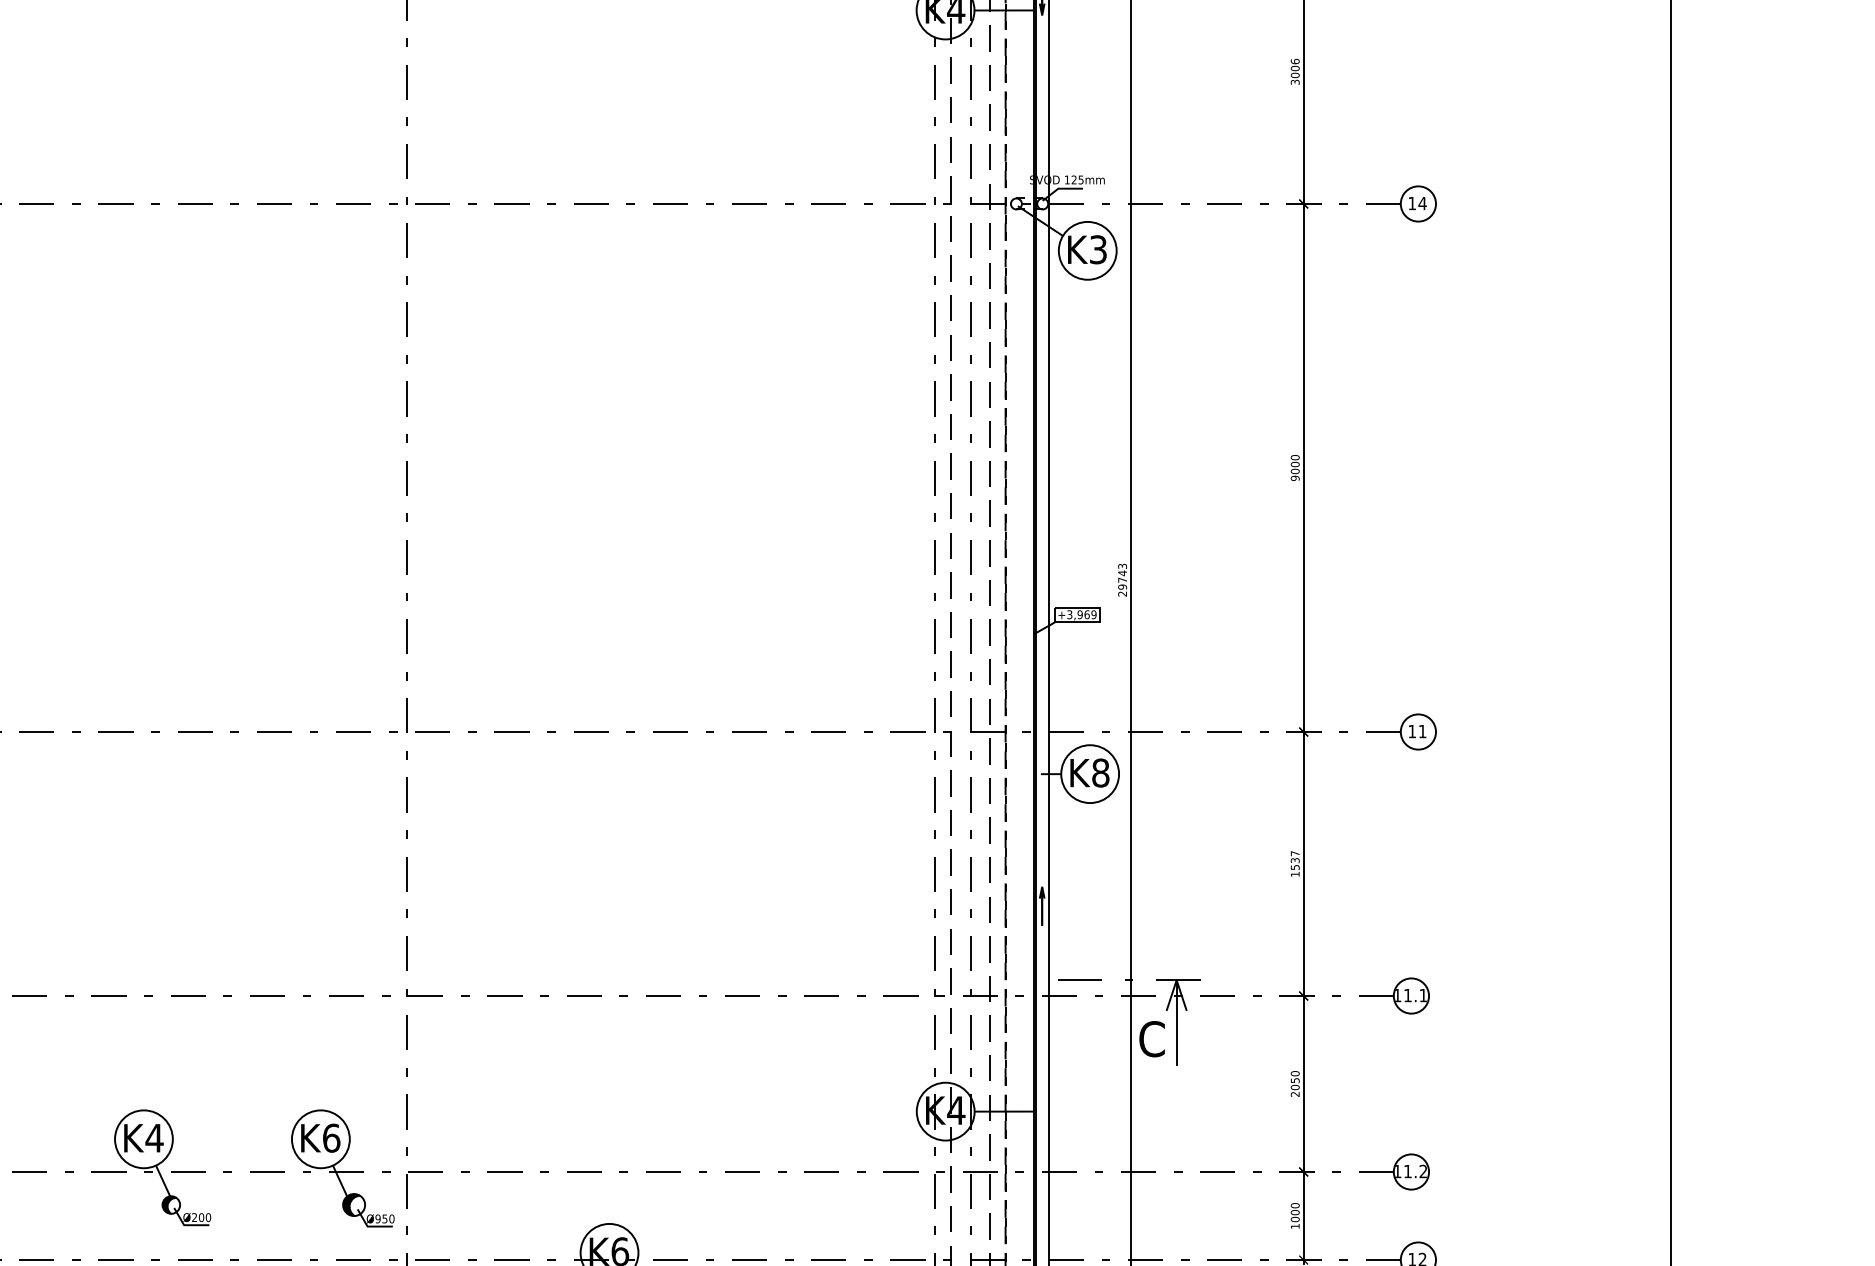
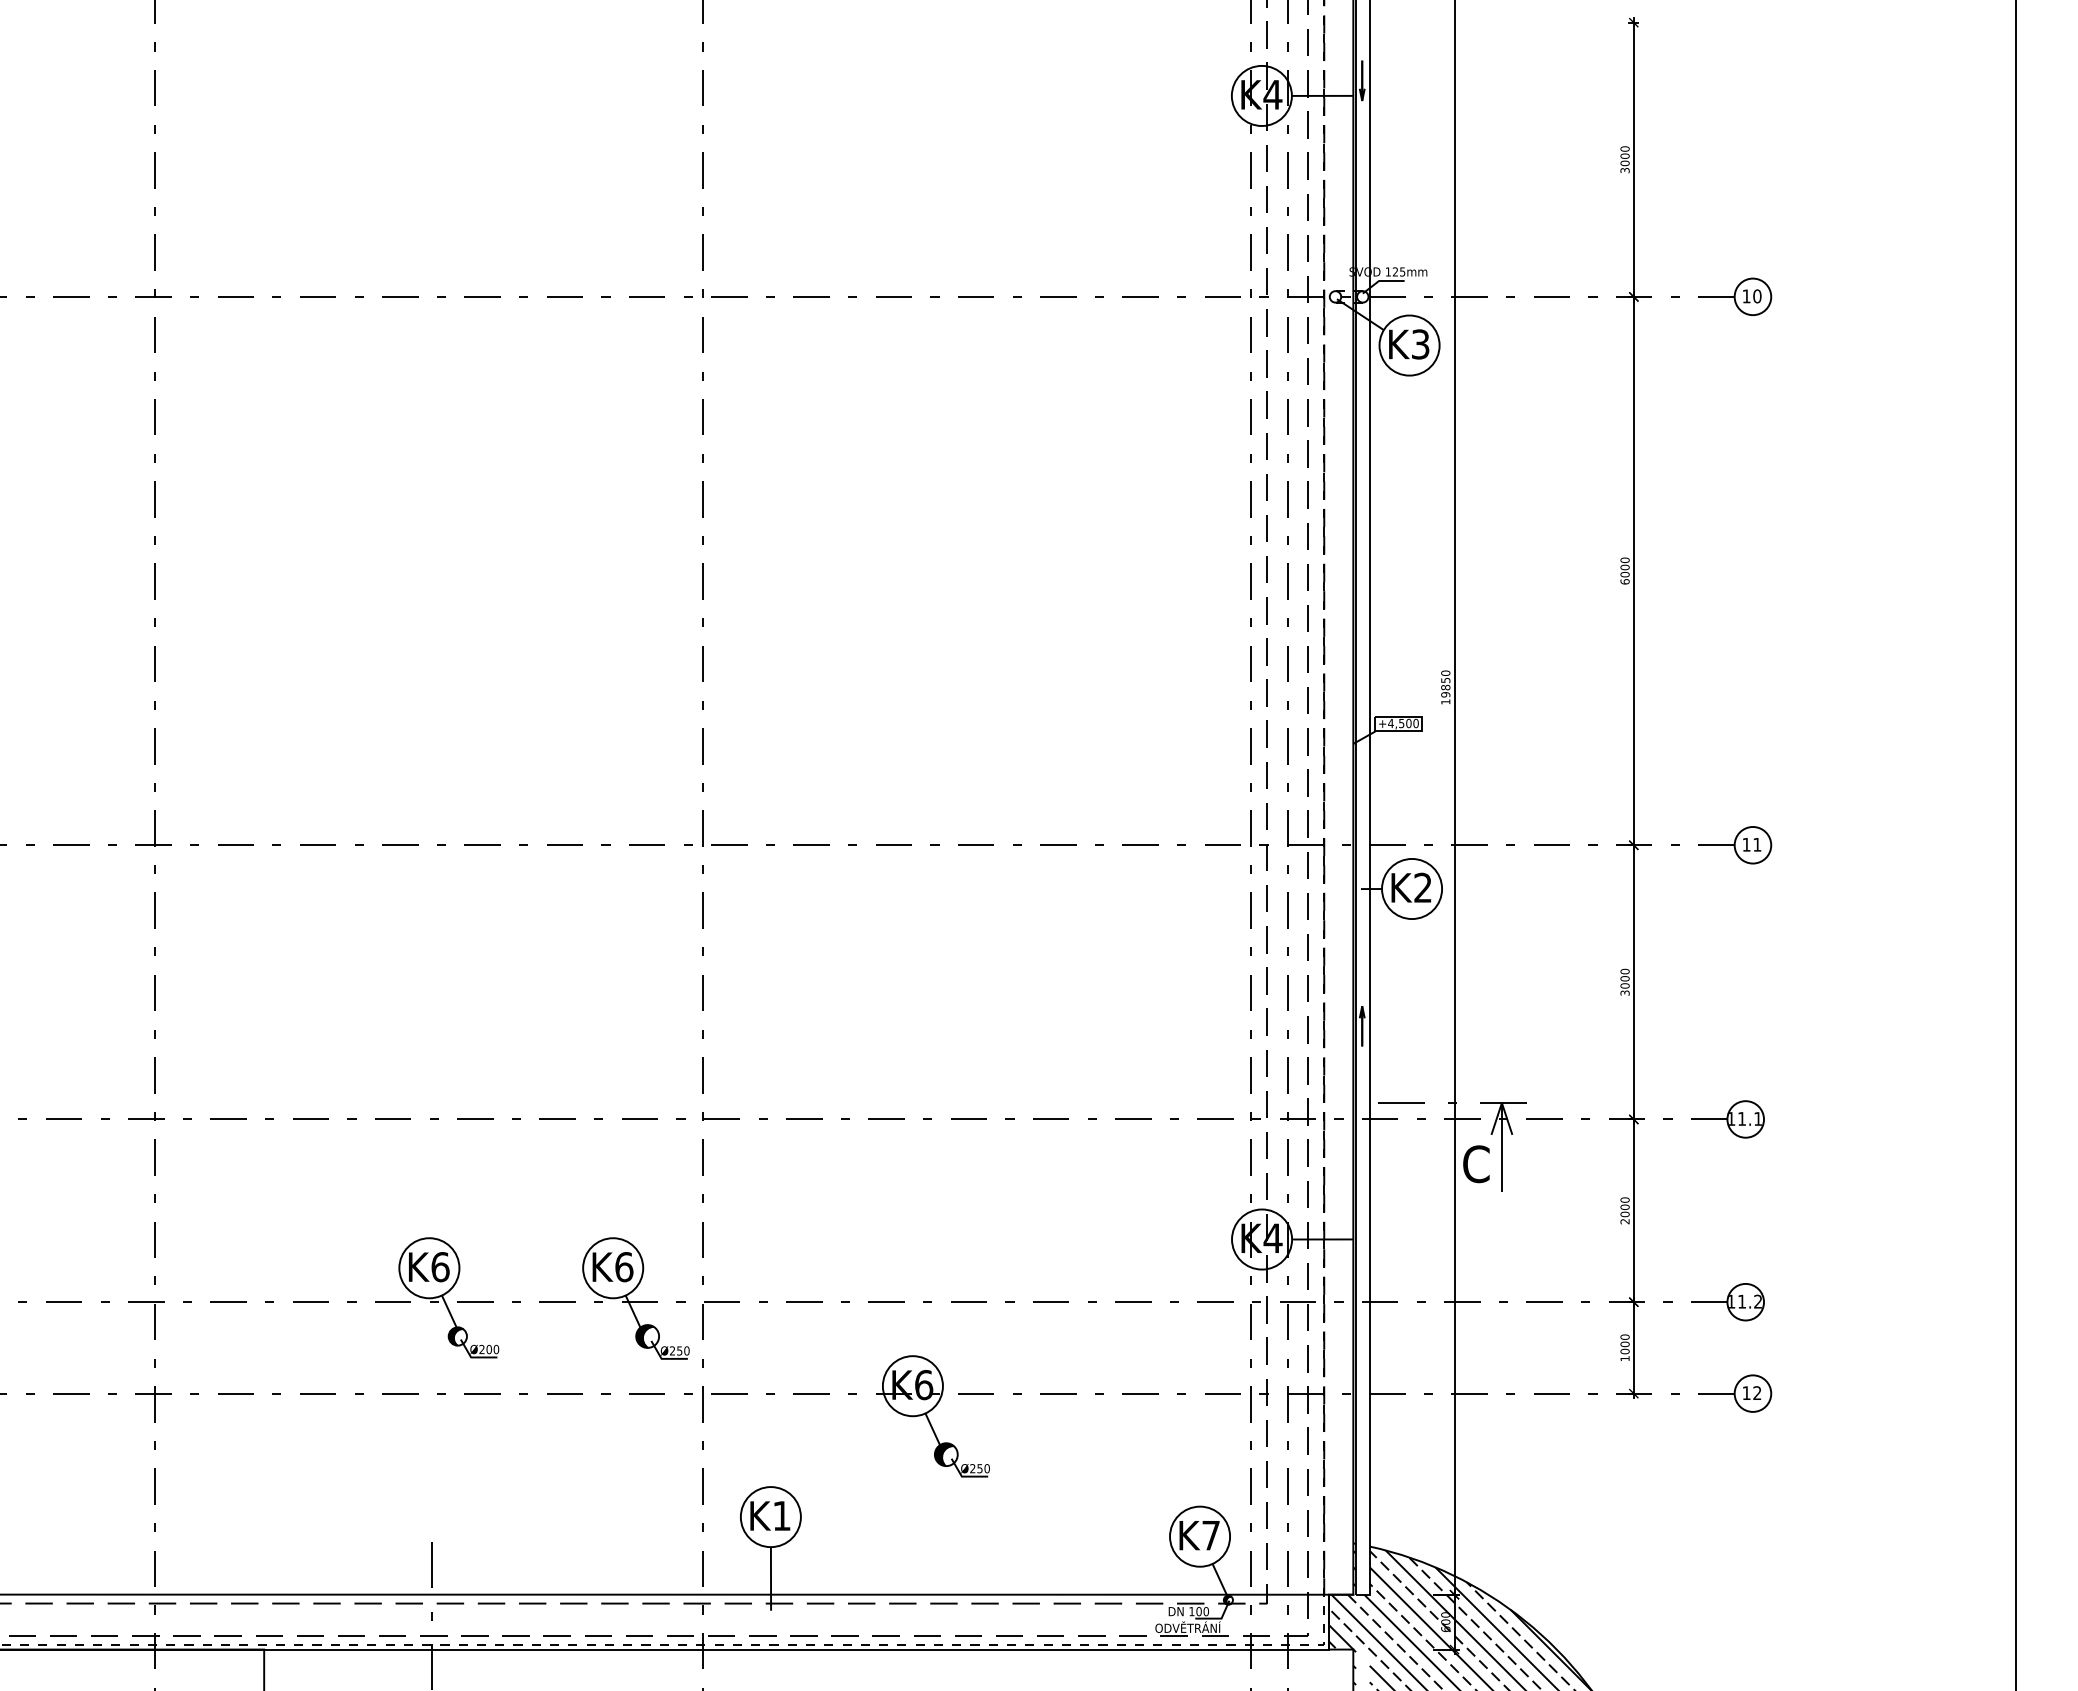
text: (1294, 61) -> (1624, 148), 3006 -> 3000
text: (1421, 203) -> (1756, 296), 14 -> 10
text: (1294, 478) -> (1624, 581), 9000 -> 6000
text: (1122, 580) -> (1445, 687), 29743 -> 19850
text: (1081, 614) -> (1403, 723), +3,969 -> +4,500
text: (1101, 772) -> (1423, 887), K8 -> K2
text: (1294, 863) -> (1624, 981), 1537 -> 3000
text: (1294, 1079) -> (1624, 1206), 2050 -> 2000
text: (153, 1138) -> (439, 1267), K4 -> K6
text: (378, 1218) -> (672, 1350), Ø950 -> Ø250

